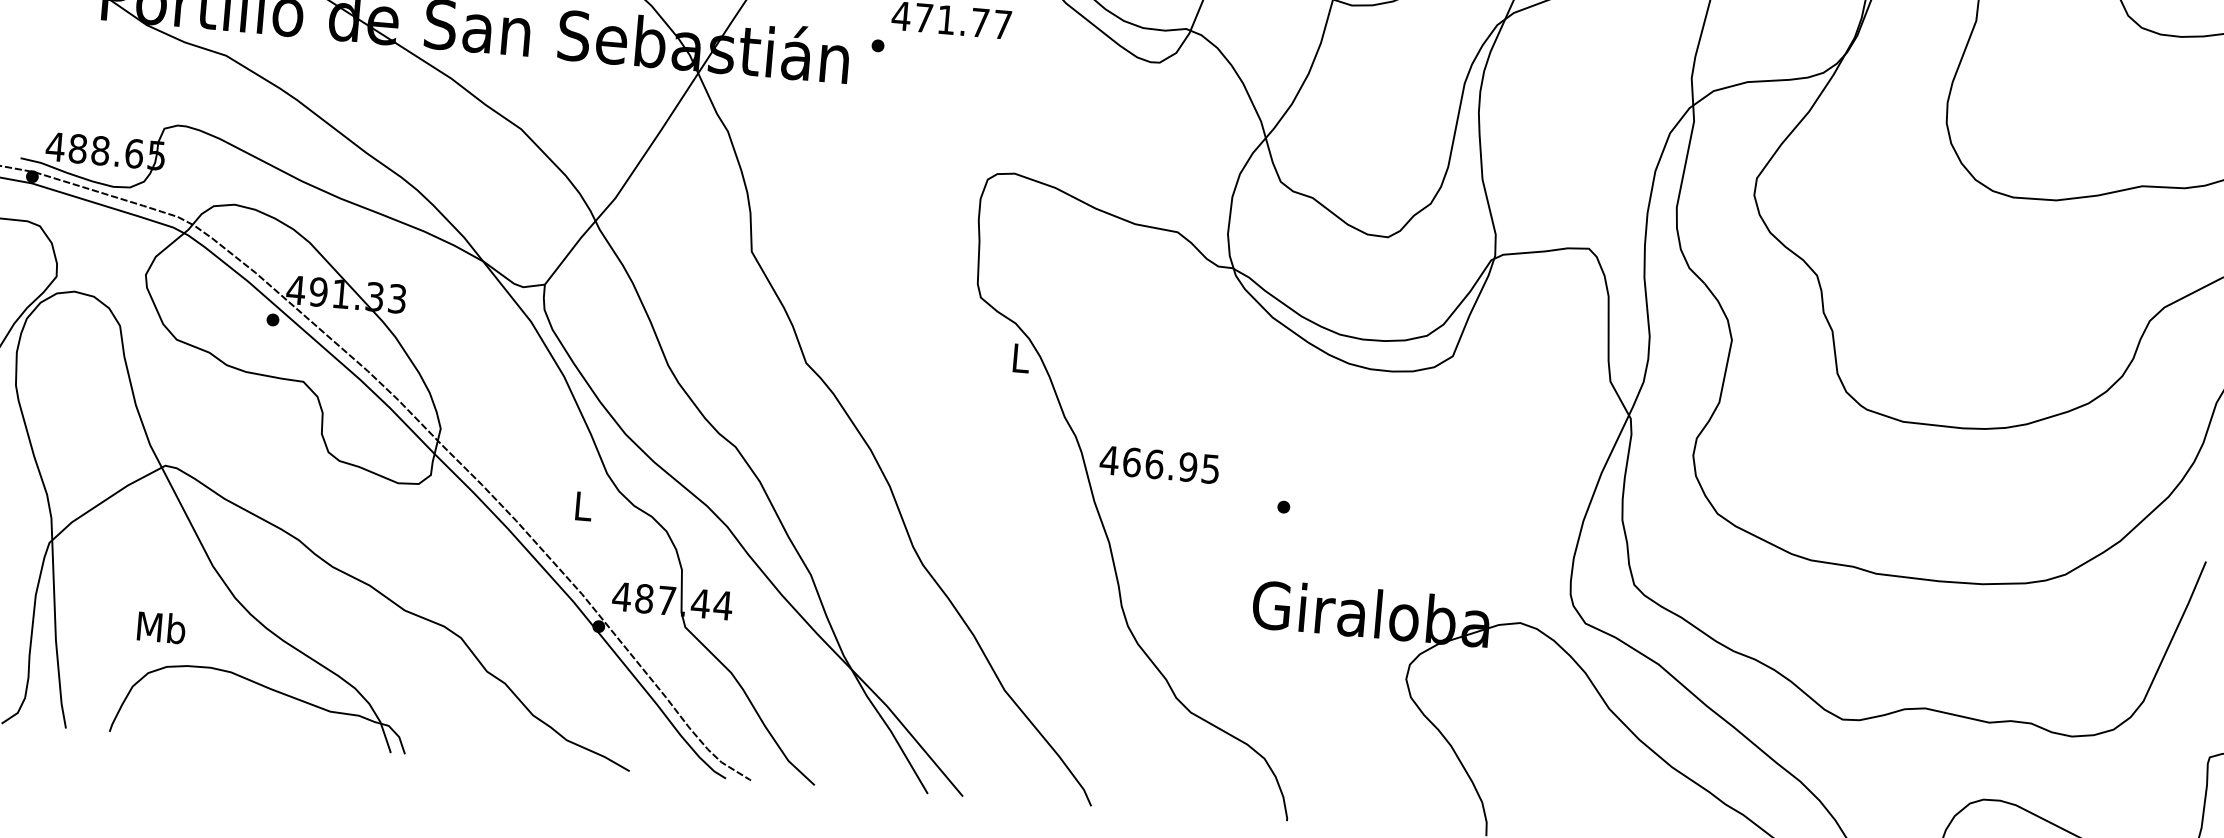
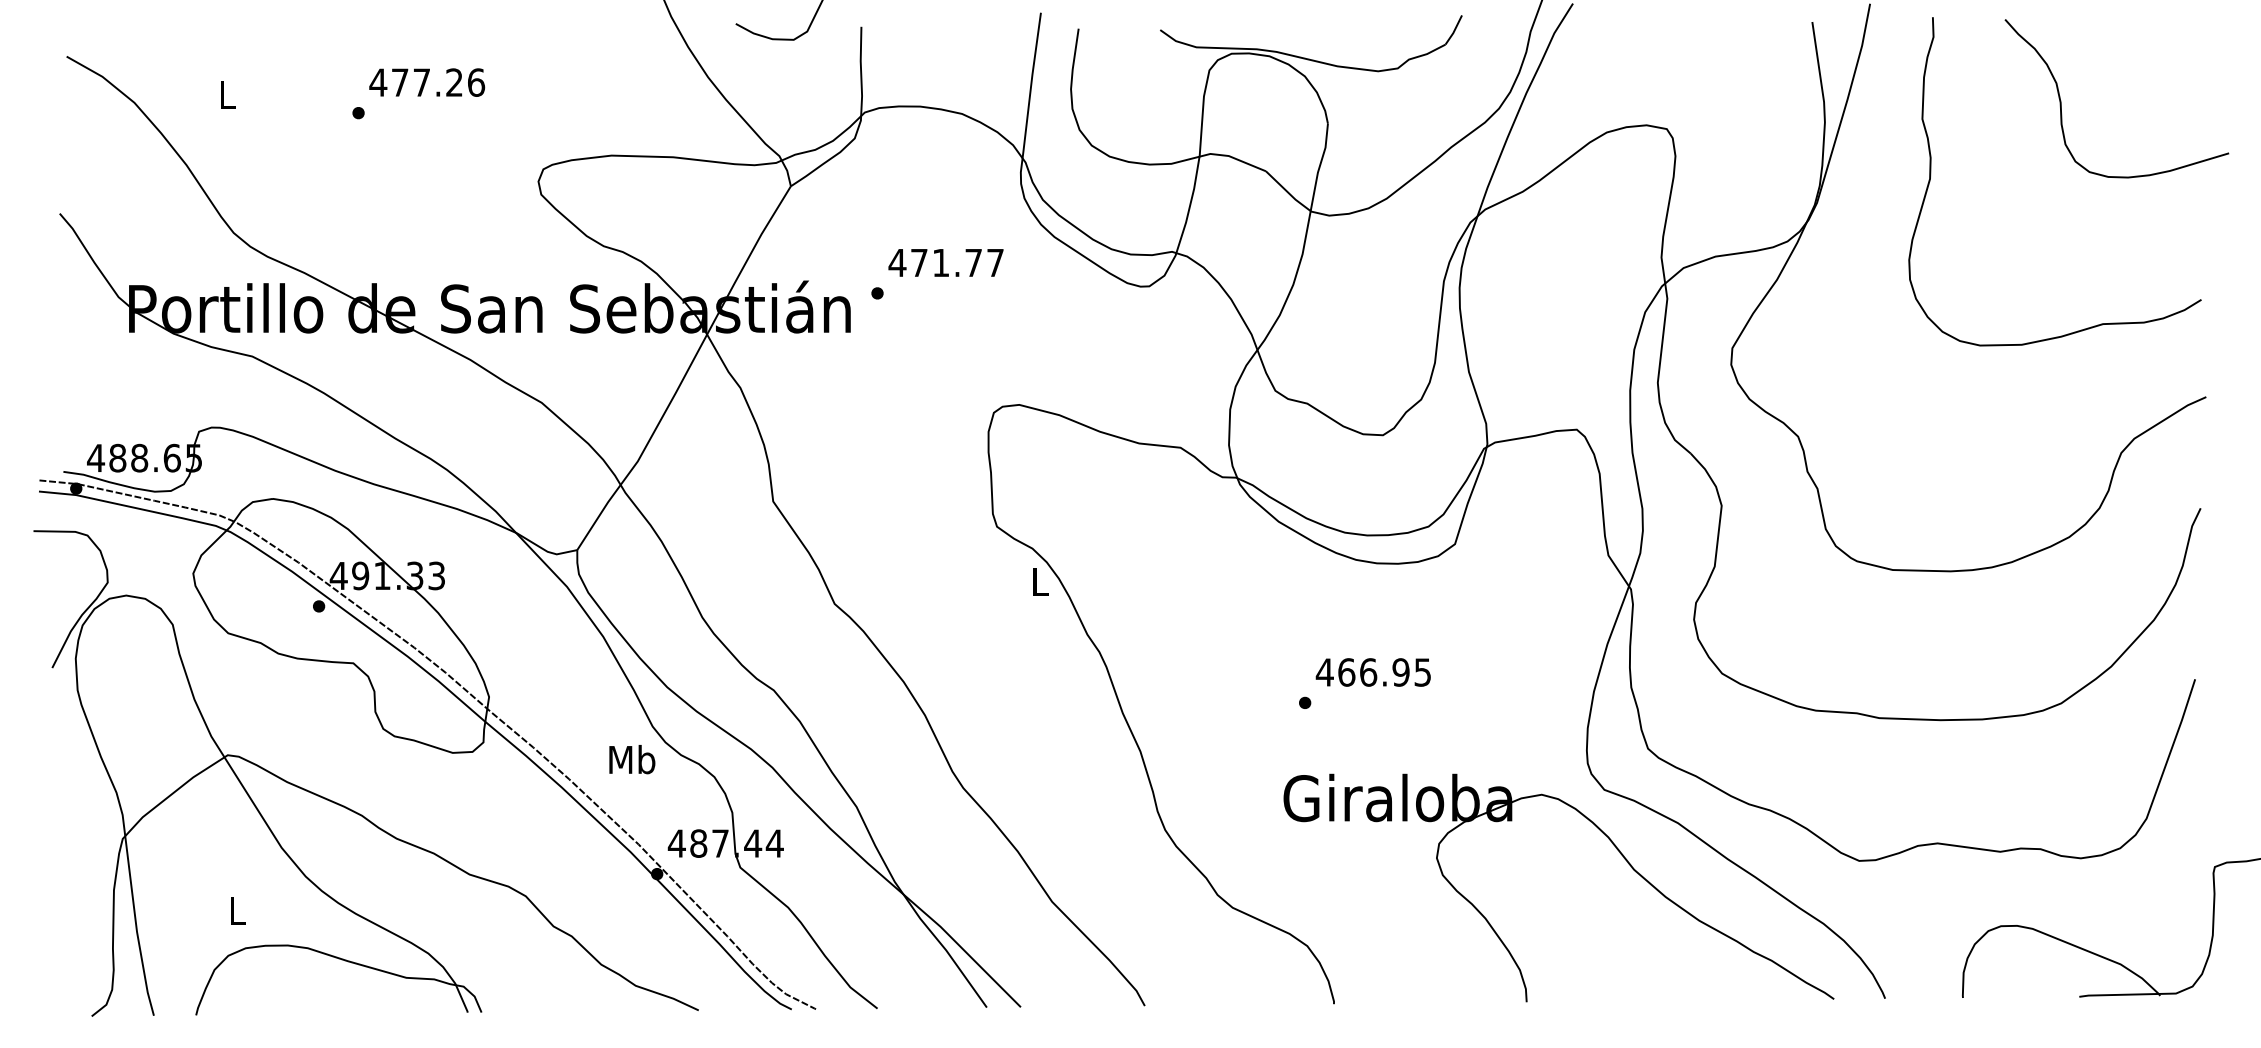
text: (1158, 464) -> (1372, 672), moved
text: (583, 506) -> (632, 759), L -> Mb
text: (161, 627) -> (237, 910), Mb -> L

